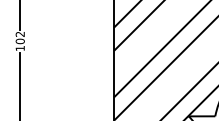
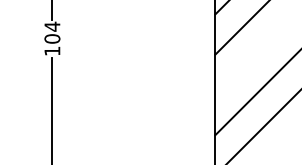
text: (19, 34) -> (51, 26), 102 -> 104

